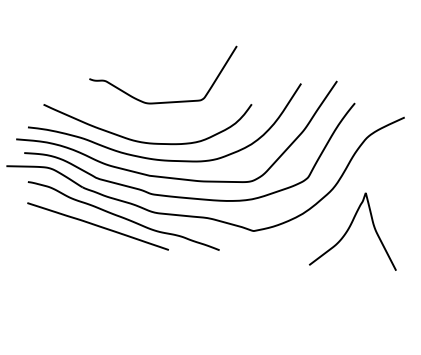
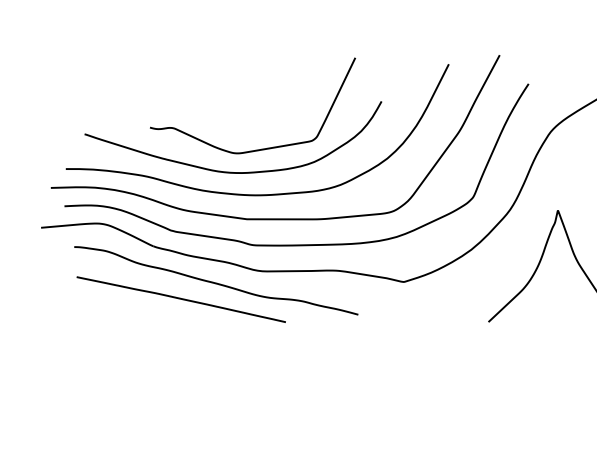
curve: (163, 101) -> (259, 148), moved

